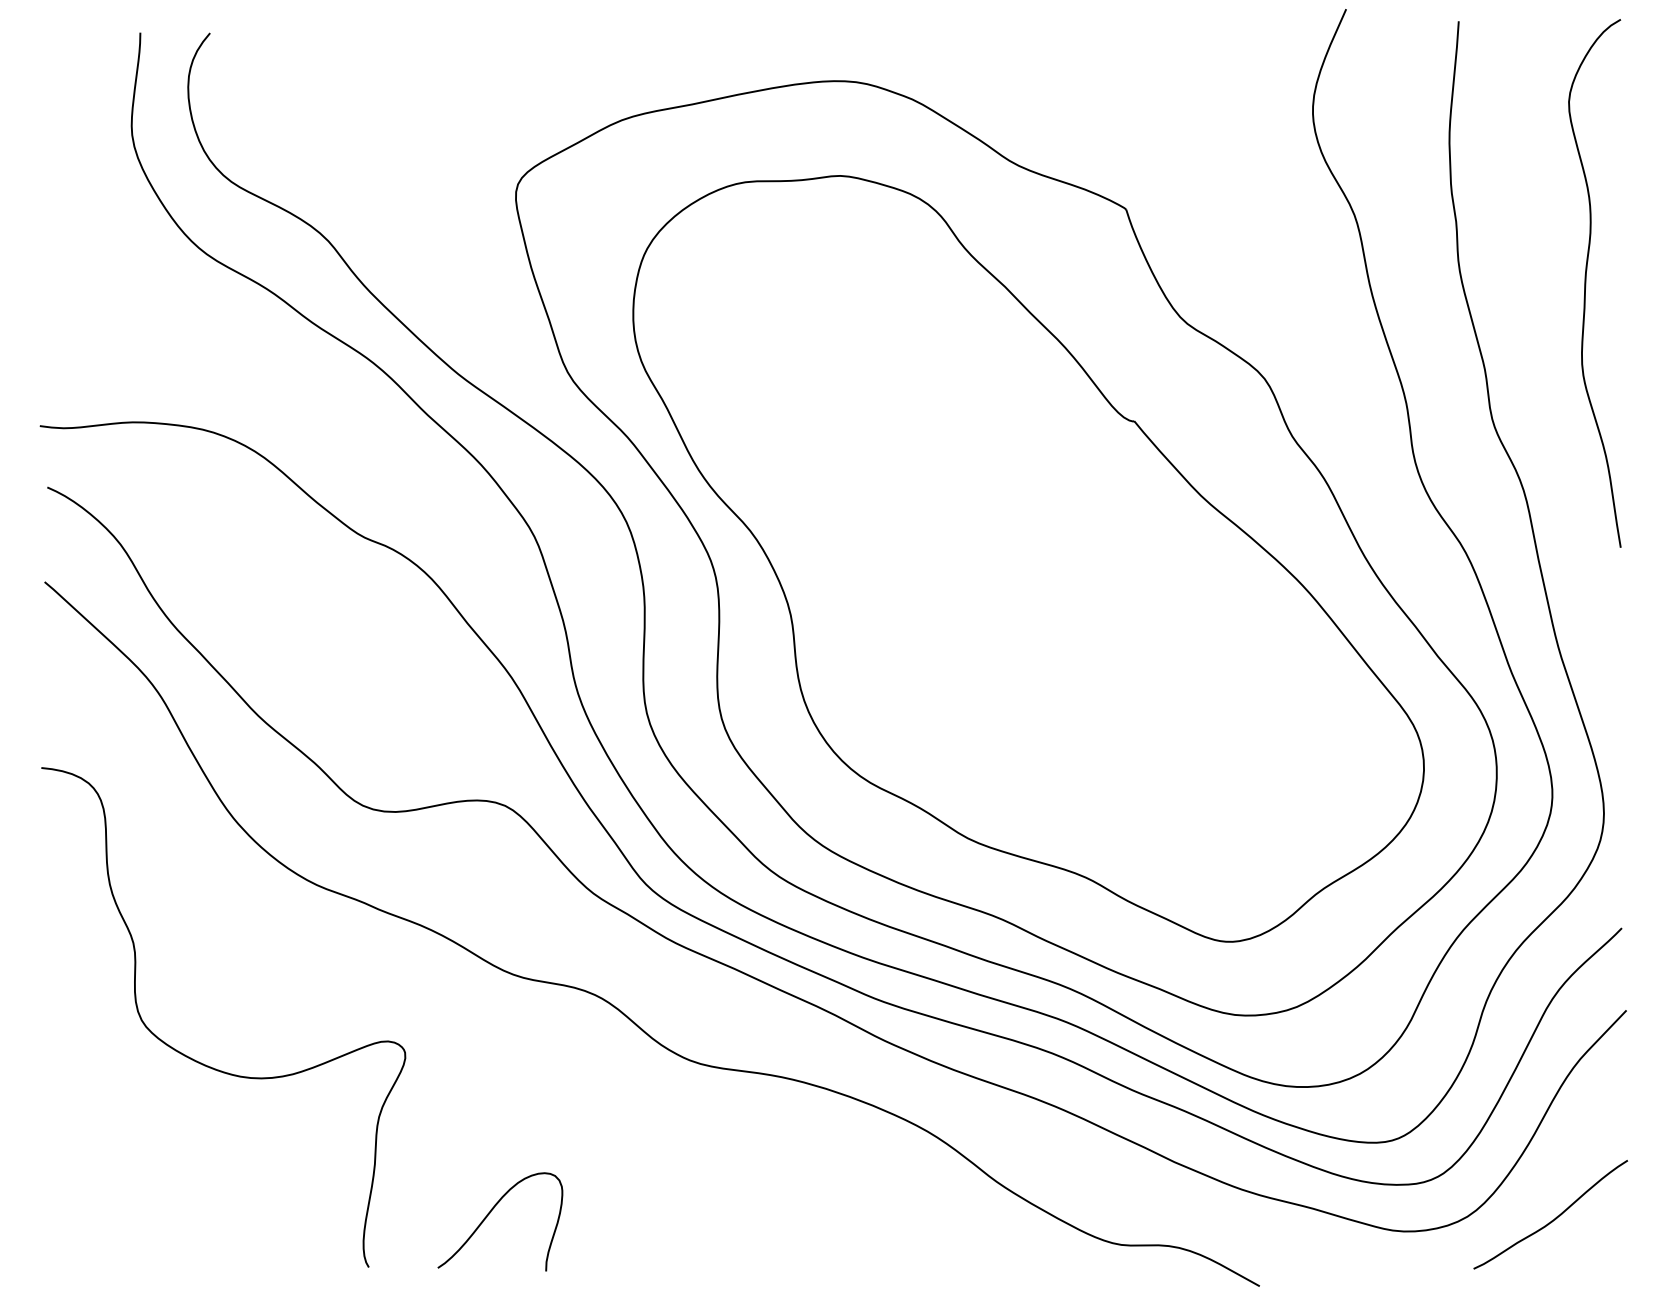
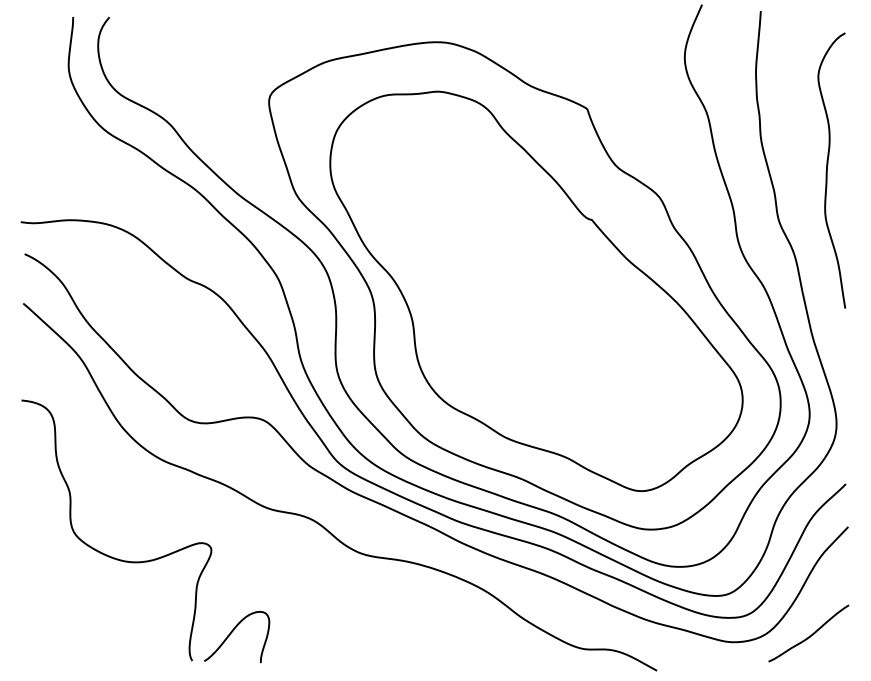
curve: (1586, 282) -> (827, 170), moved
curve: (493, 1210) -> (233, 631), moved

